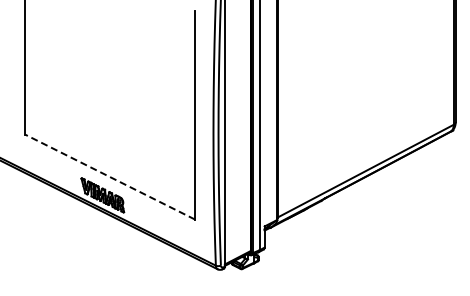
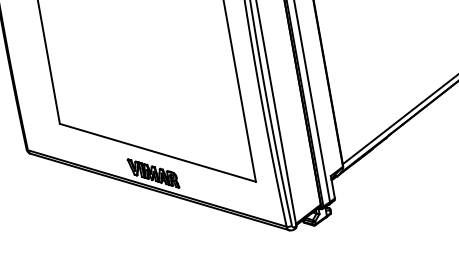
line: (110, 177) -> (158, 153), dashed -> solid

